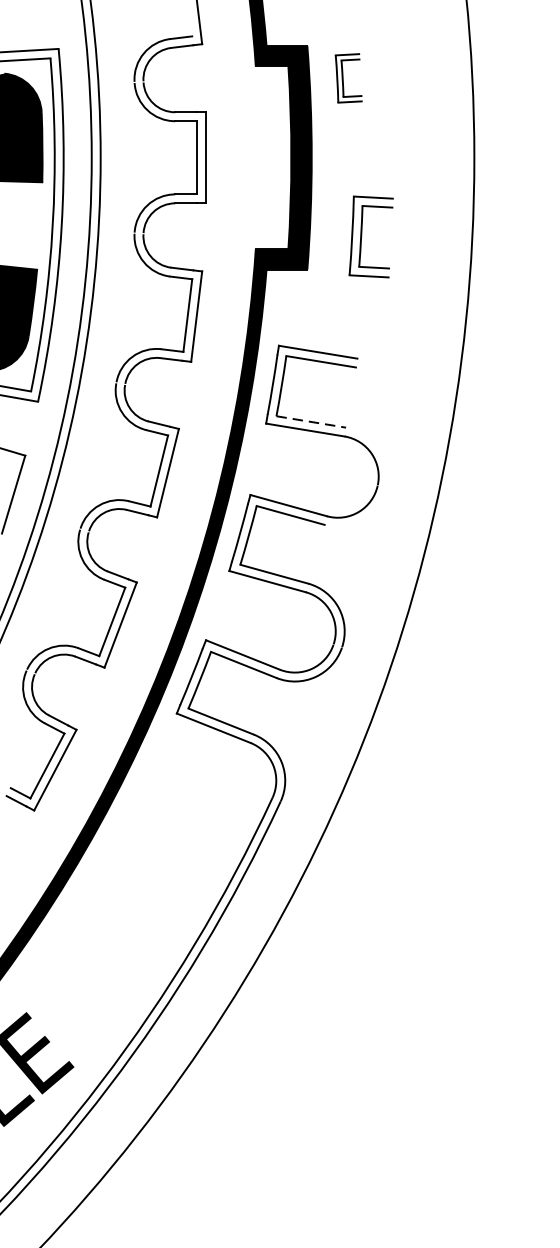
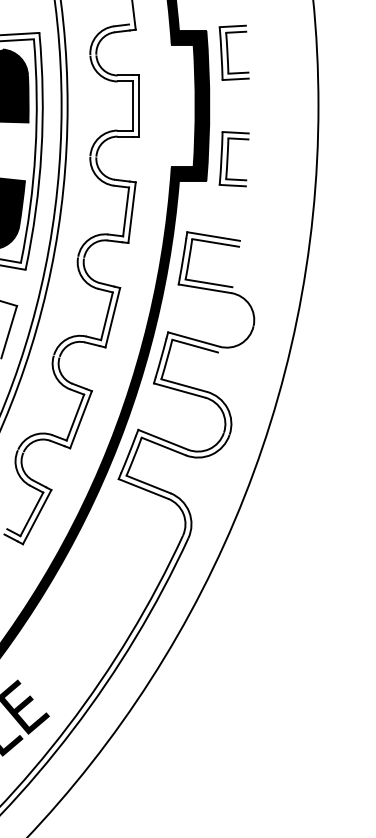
part: (347, 78) -> (233, 52), size x1.67
part: (370, 237) -> (233, 159), moved
line: (312, 422) -> (209, 283), dashed -> solid

